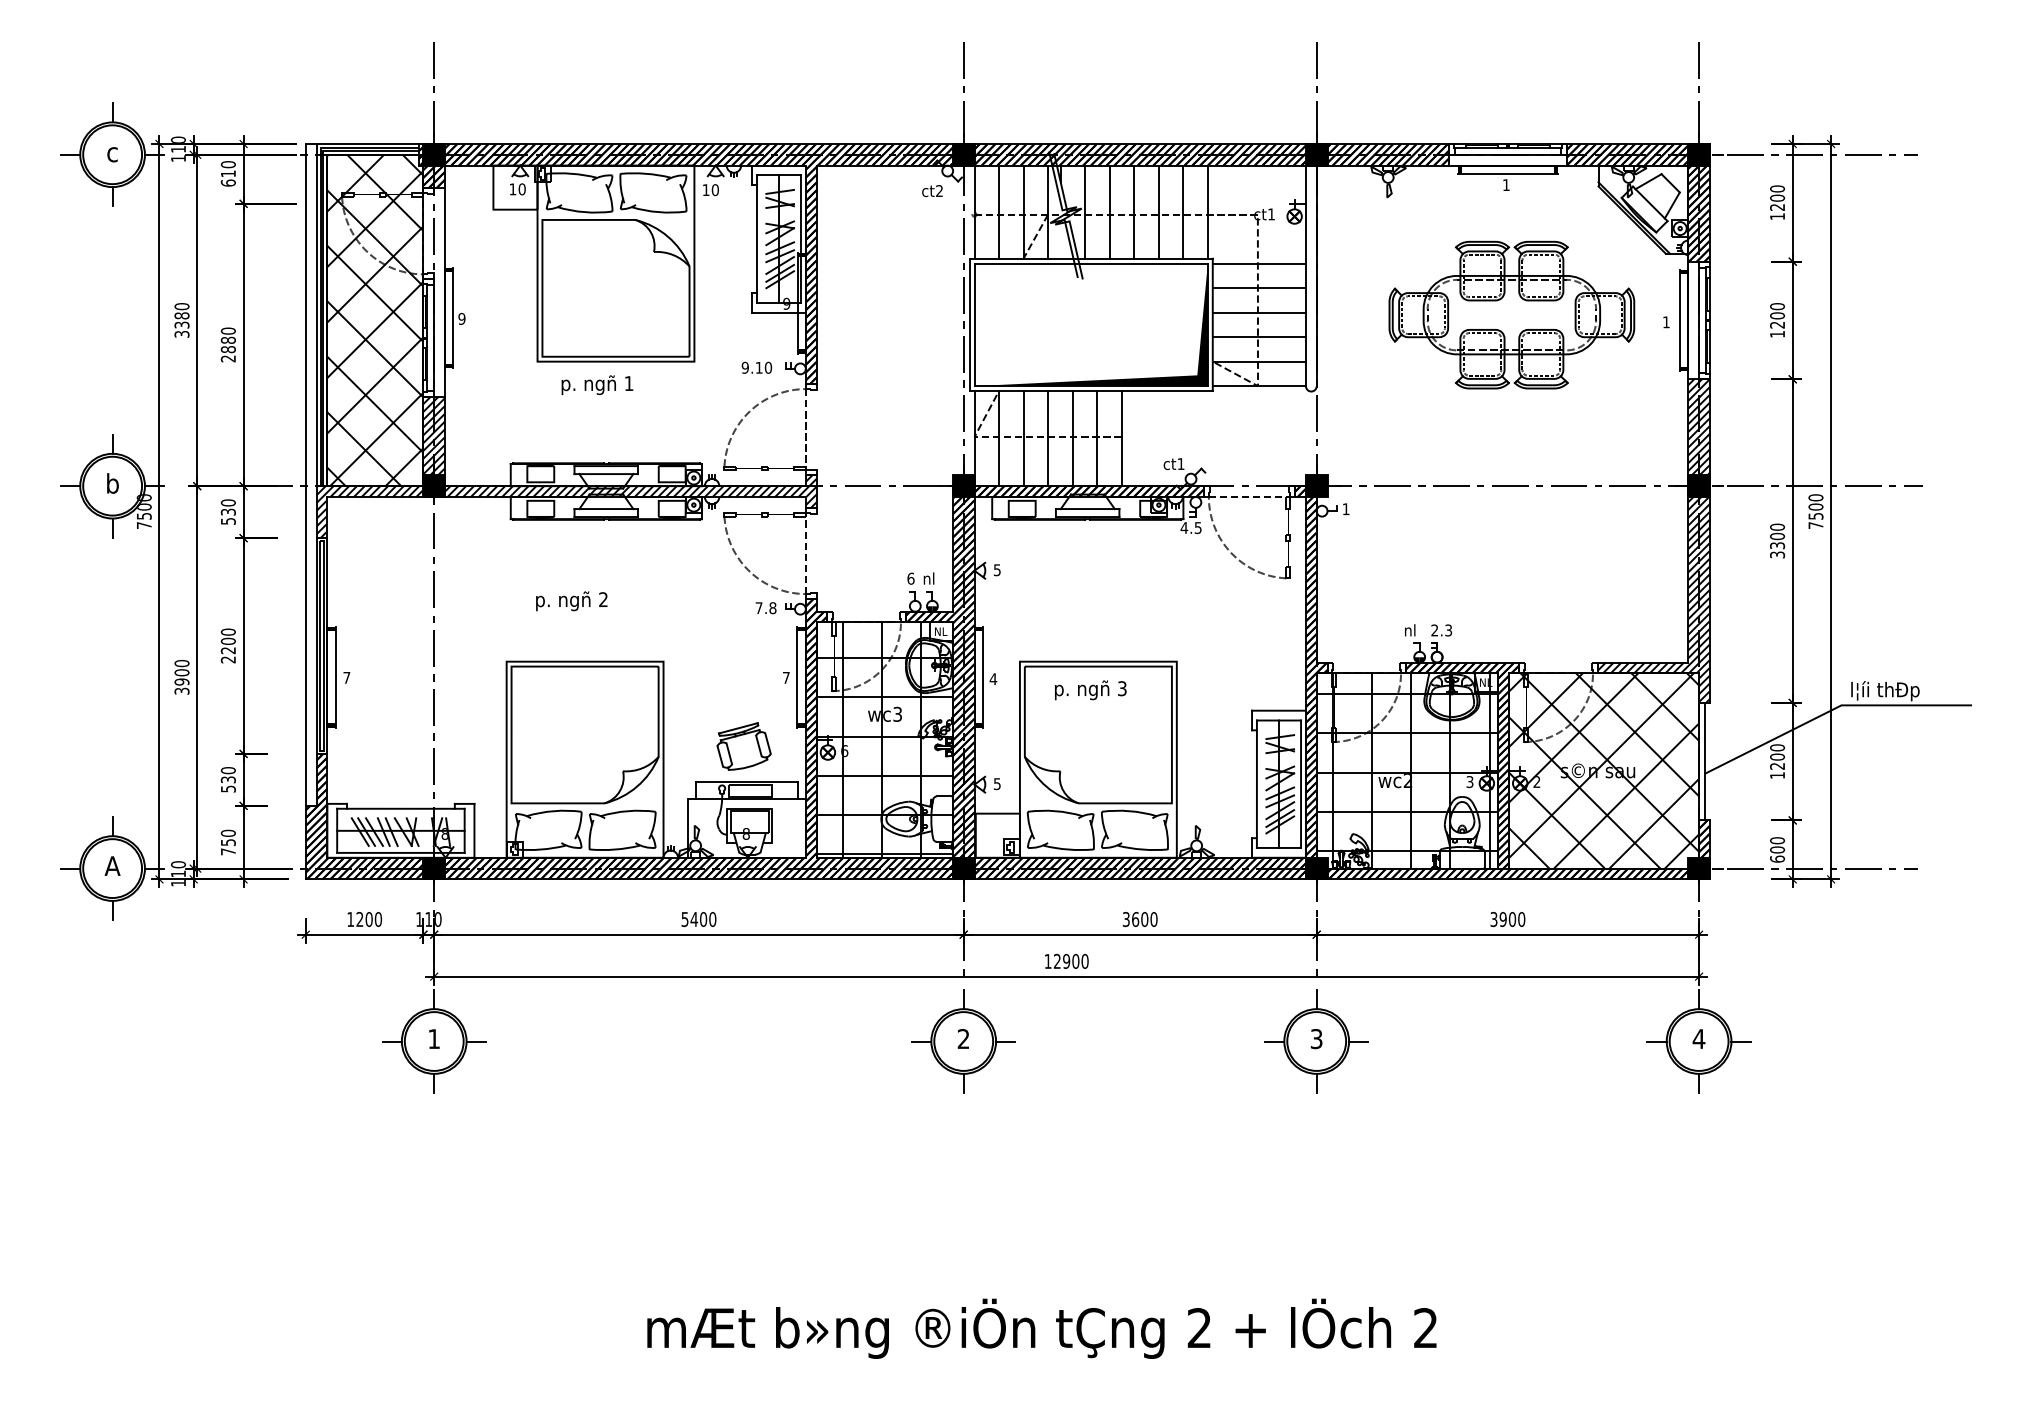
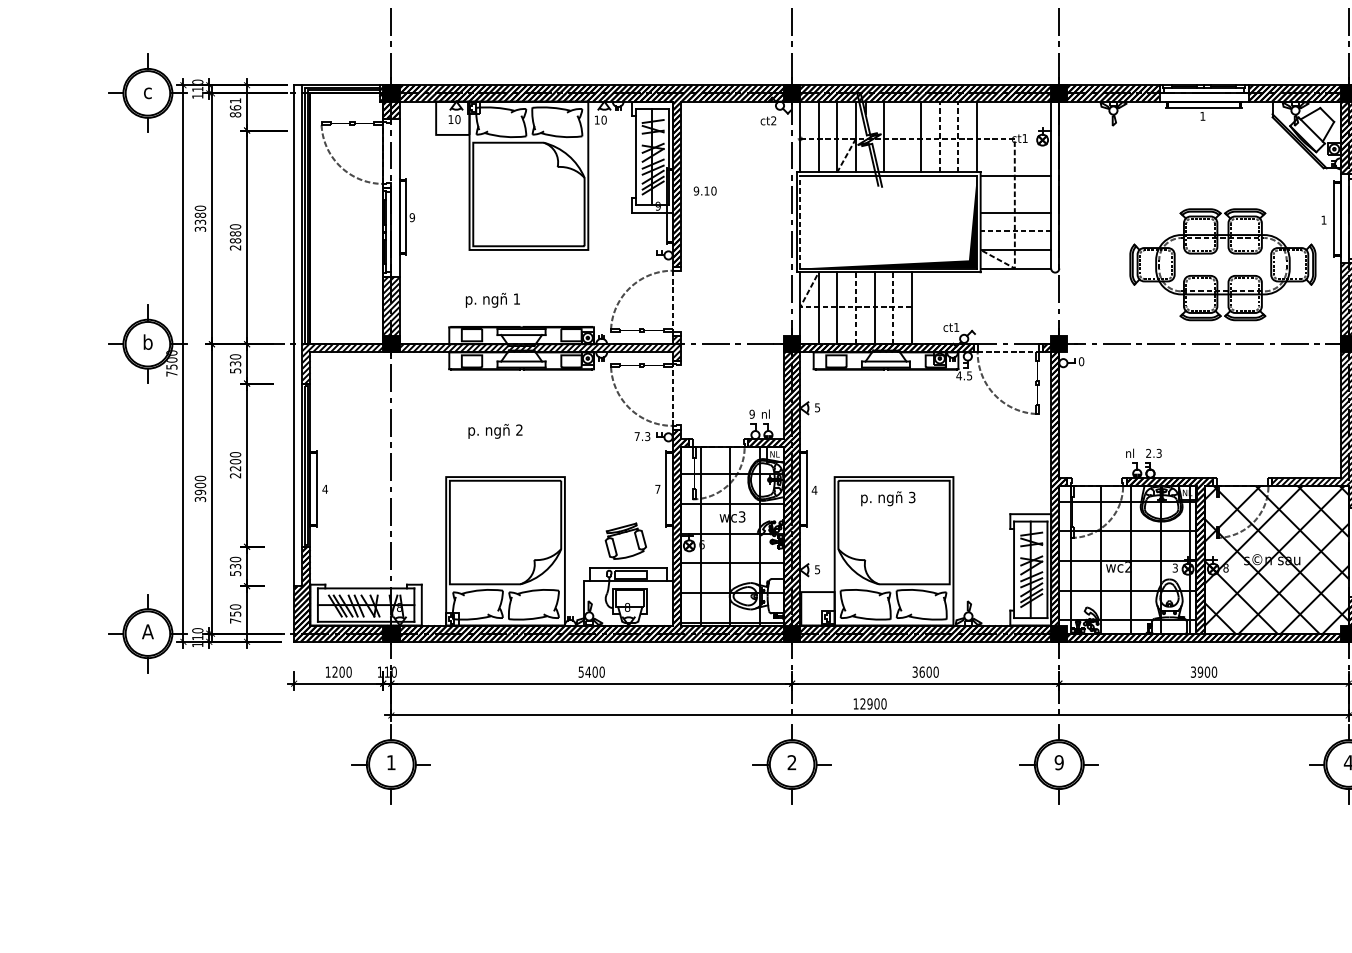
text: (227, 173) -> (234, 107), 610 -> 861
line: (1109, 211) -> (902, 136), removed
line: (1158, 212) -> (939, 137), solid -> dashed
line: (1183, 212) -> (958, 137), solid -> dashed
line: (1258, 288) -> (1015, 194), removed
part: (1511, 314) -> (1222, 264), moved
hatch: (375, 320) -> (346, 218), removed
line: (974, 324) -> (800, 221), solid -> dashed
line: (1259, 337) -> (1016, 231), solid -> dashed
text: (756, 367) -> (704, 190), moved
text: (597, 385) -> (492, 300), moved
line: (1048, 438) -> (856, 308), solid -> dashed
line: (1097, 438) -> (893, 308), solid -> dashed
text: (1345, 509) -> (1081, 361), 1 -> 0
text: (910, 578) -> (751, 414), 6 -> 9
text: (772, 608) -> (647, 436), 7.8 -> 7.3
text: (346, 677) -> (324, 489), 7 -> 4
text: (1536, 781) -> (1225, 567), 2 -> 8
text: (1316, 1038) -> (1059, 762), 3 -> 9

